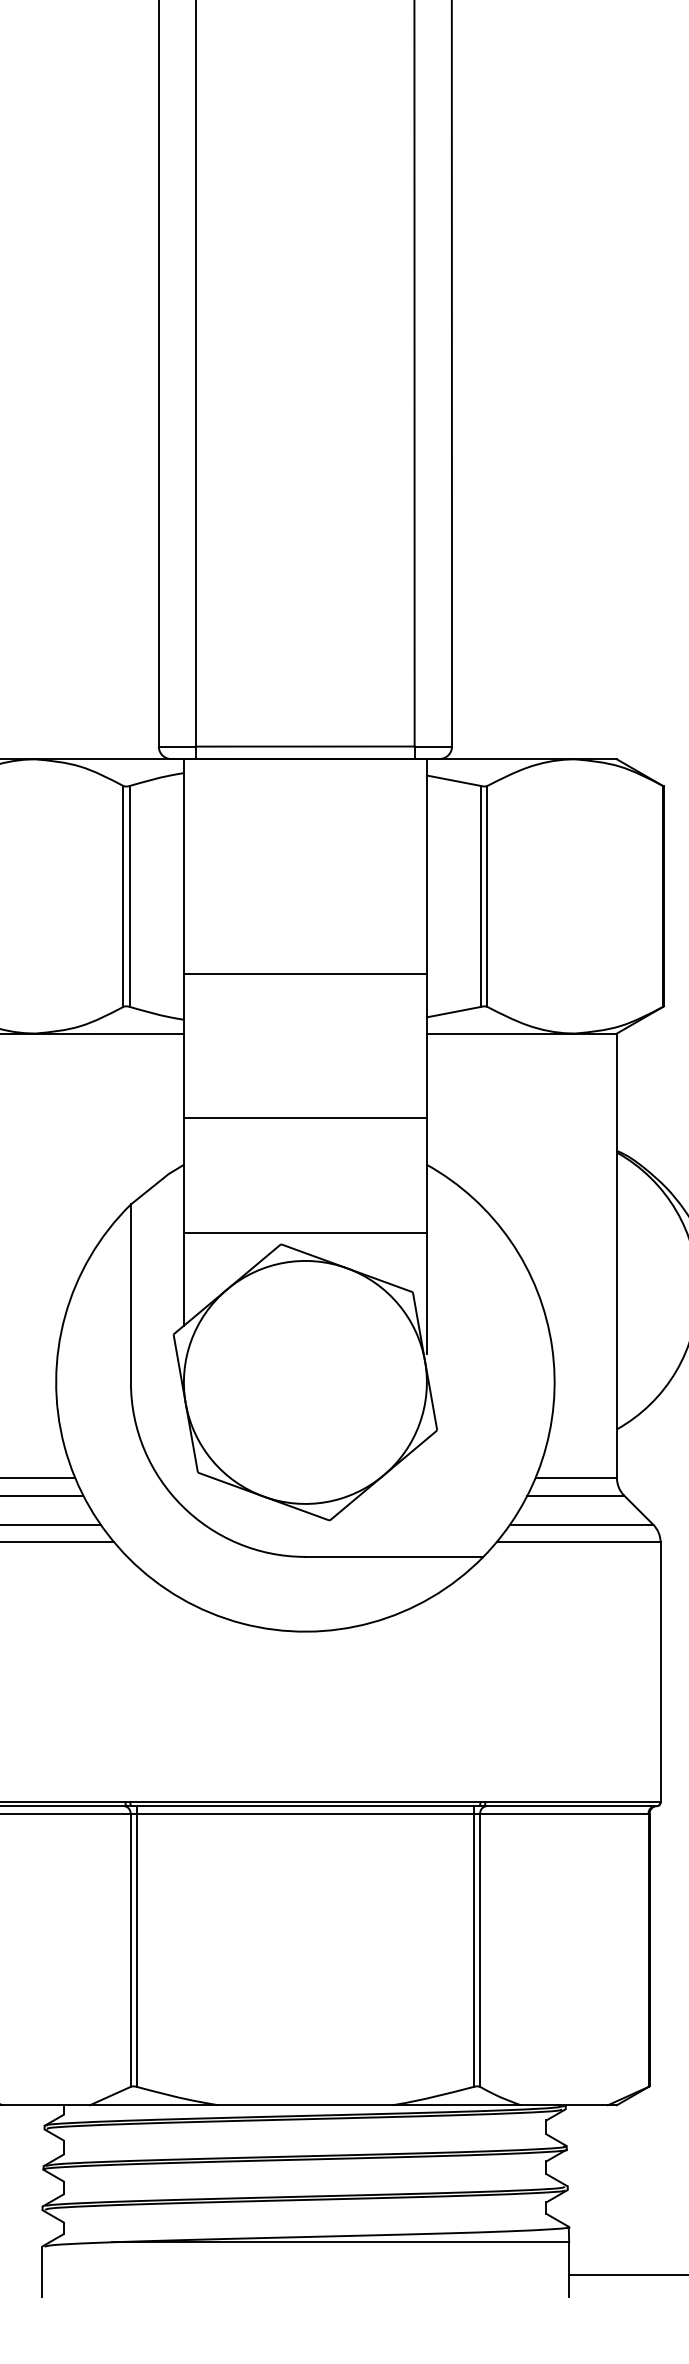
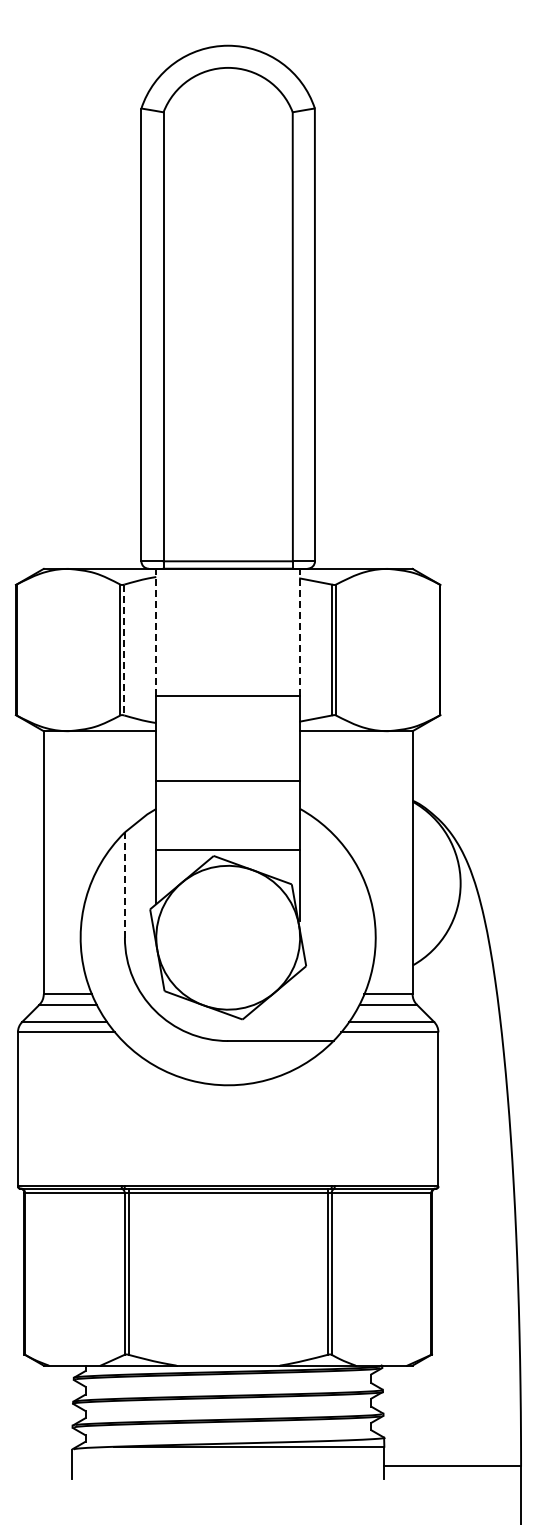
line: (184, 866) -> (156, 632), solid -> dashed
line: (427, 866) -> (300, 632), solid -> dashed
line: (130, 897) -> (124, 650), solid -> dashed
line: (130, 1294) -> (124, 885), solid -> dashed

